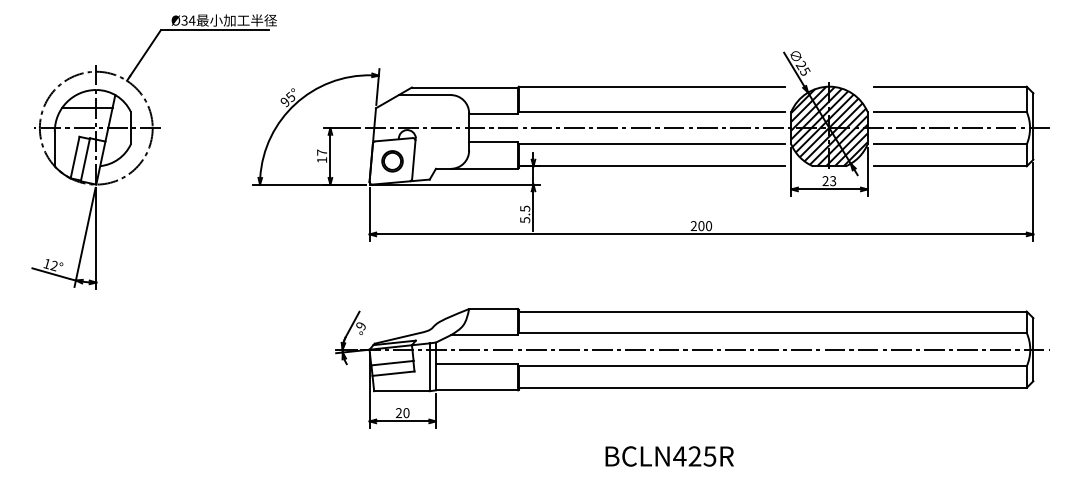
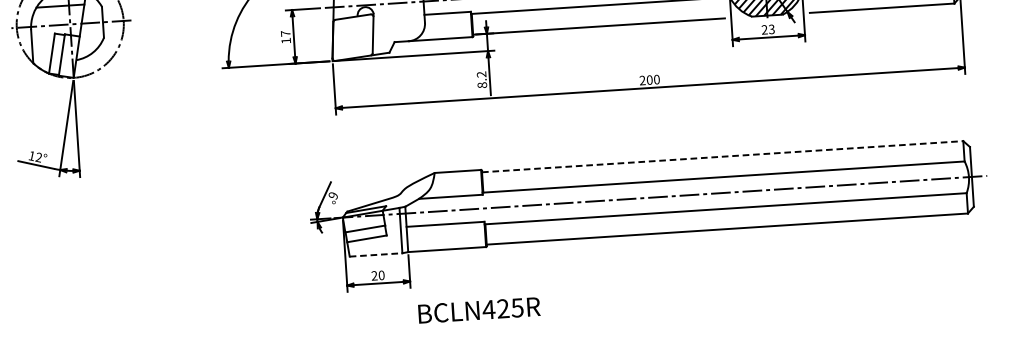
part: (392, 161) -> (353, 37), removed
text: (525, 214) -> (482, 79), 5.5 -> 8.2
line: (772, 311) -> (722, 156), solid -> dashed
line: (401, 391) -> (375, 255), solid -> dashed
text: (669, 456) -> (479, 310), moved

